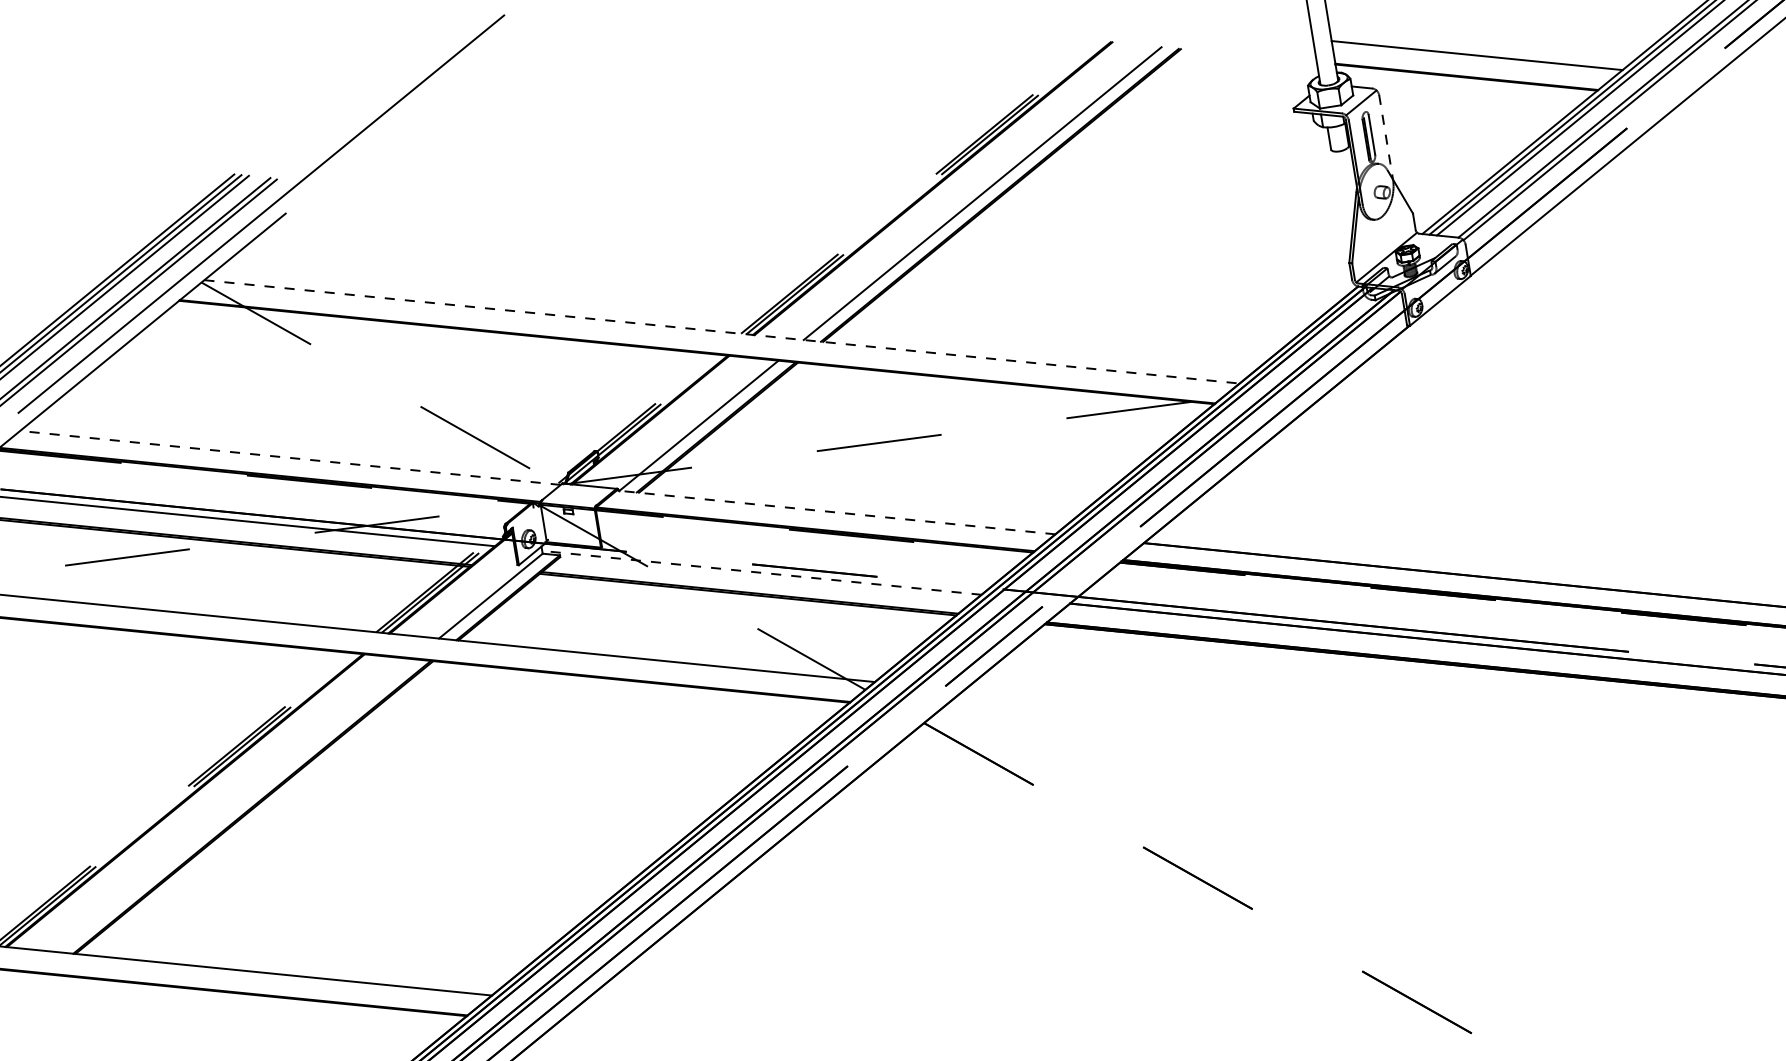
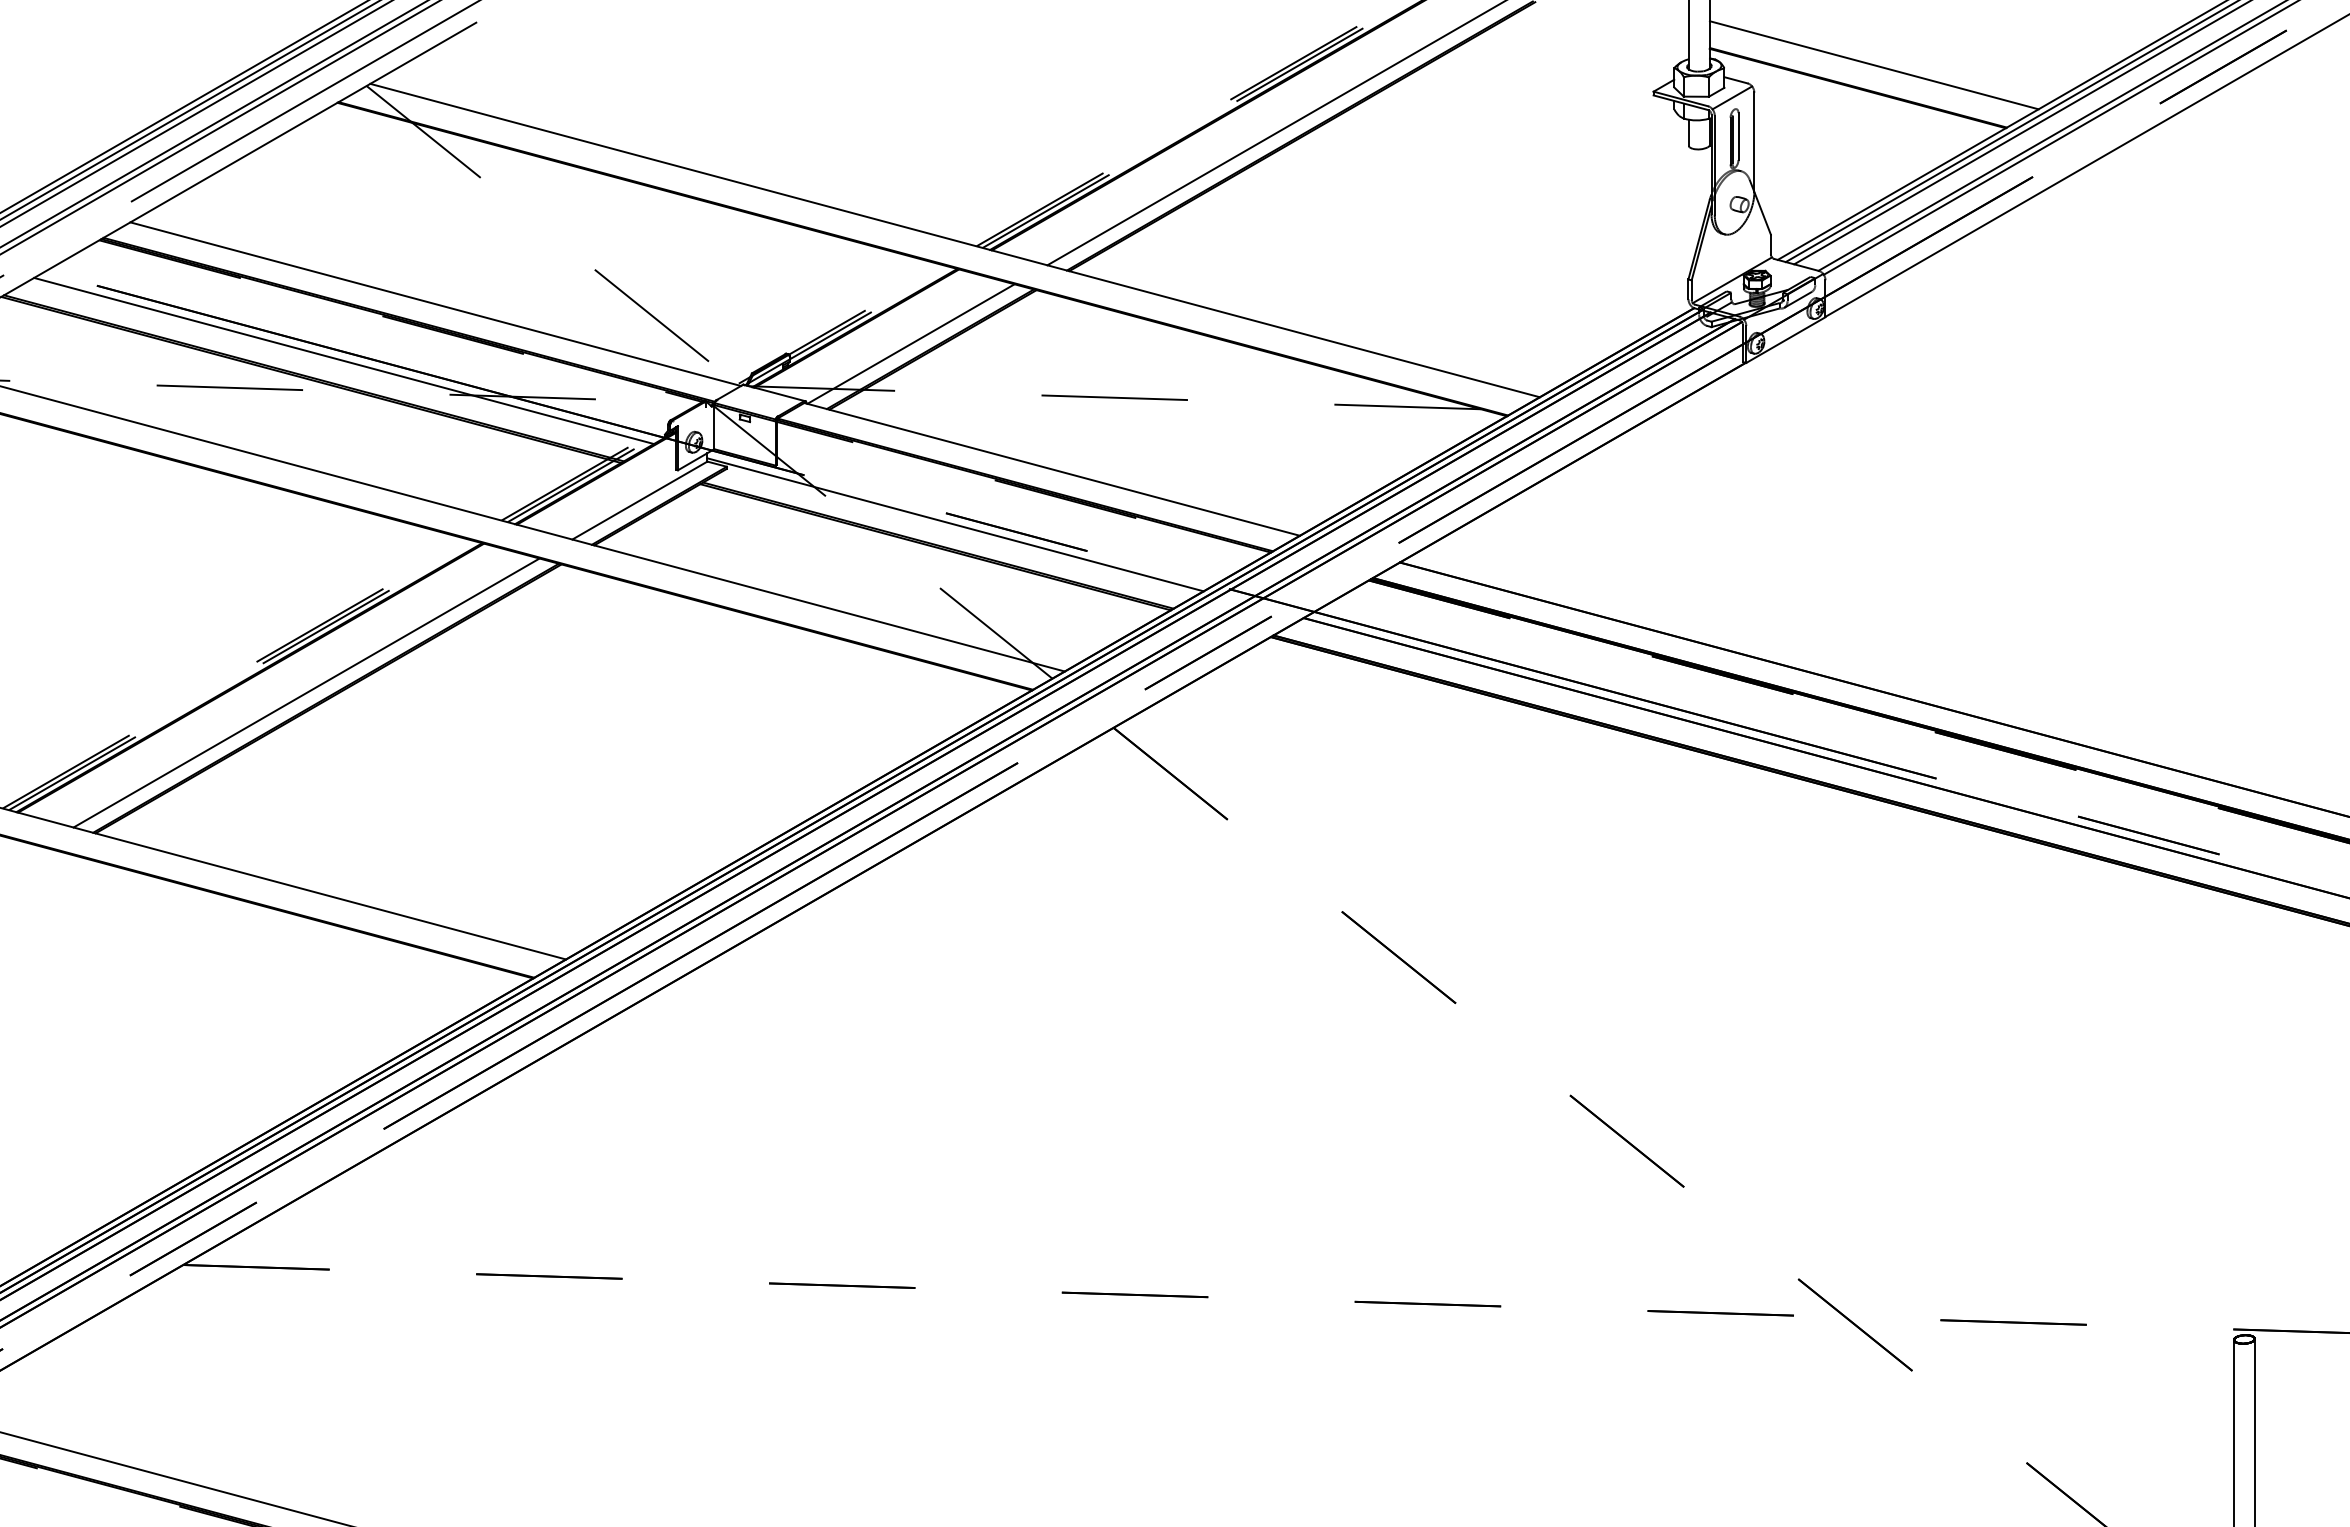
line: (1386, 136) -> (1754, 141), dashed -> solid
line: (722, 331) -> (955, 240), dashed -> solid
line: (290, 458) -> (435, 304), dashed -> solid
line: (836, 512) -> (1052, 469), dashed -> solid
line: (761, 572) -> (955, 524), dashed -> solid
line: (234, 805) -> (306, 692), added

